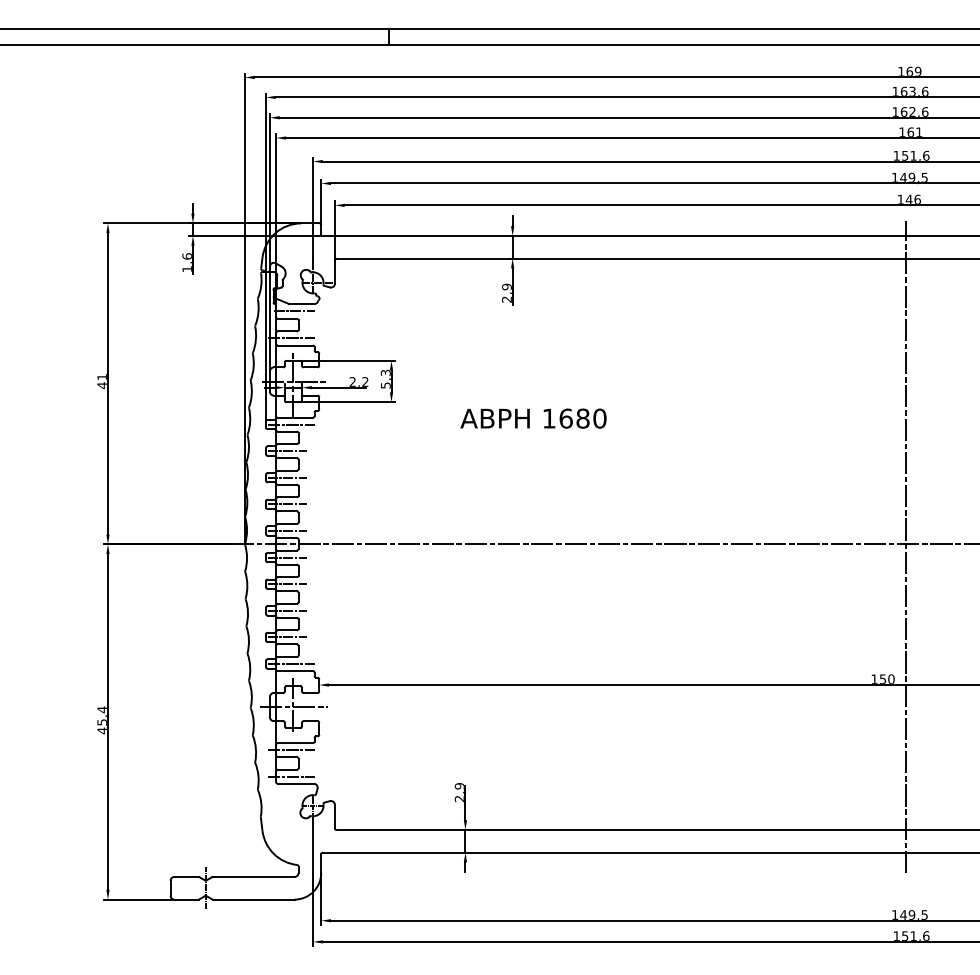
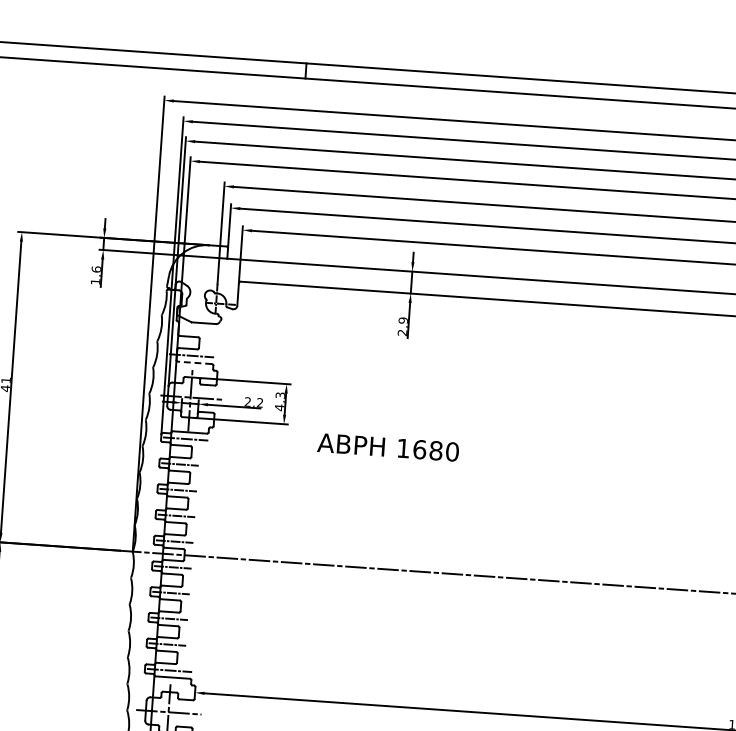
line: (294, 311) -> (196, 329), removed
line: (295, 345) -> (195, 362), solid -> dashed
text: (385, 385) -> (279, 407), 5,3 -> 4,3
text: (533, 418) -> (388, 447), moved

